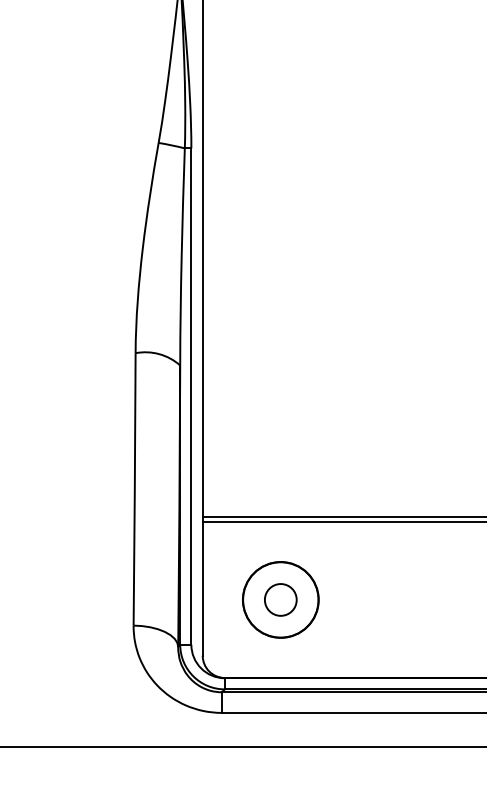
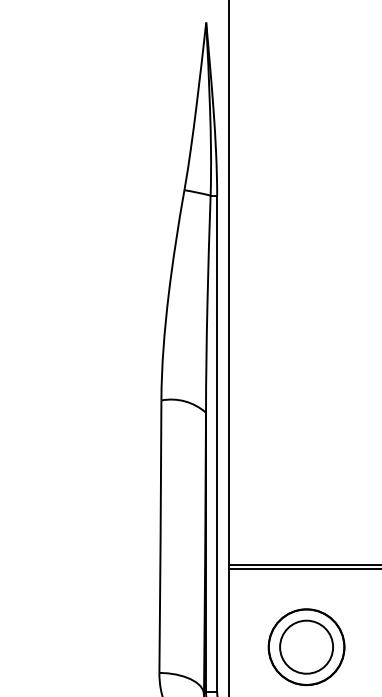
circle: (280, 599) -> (306, 646), size x1.67

